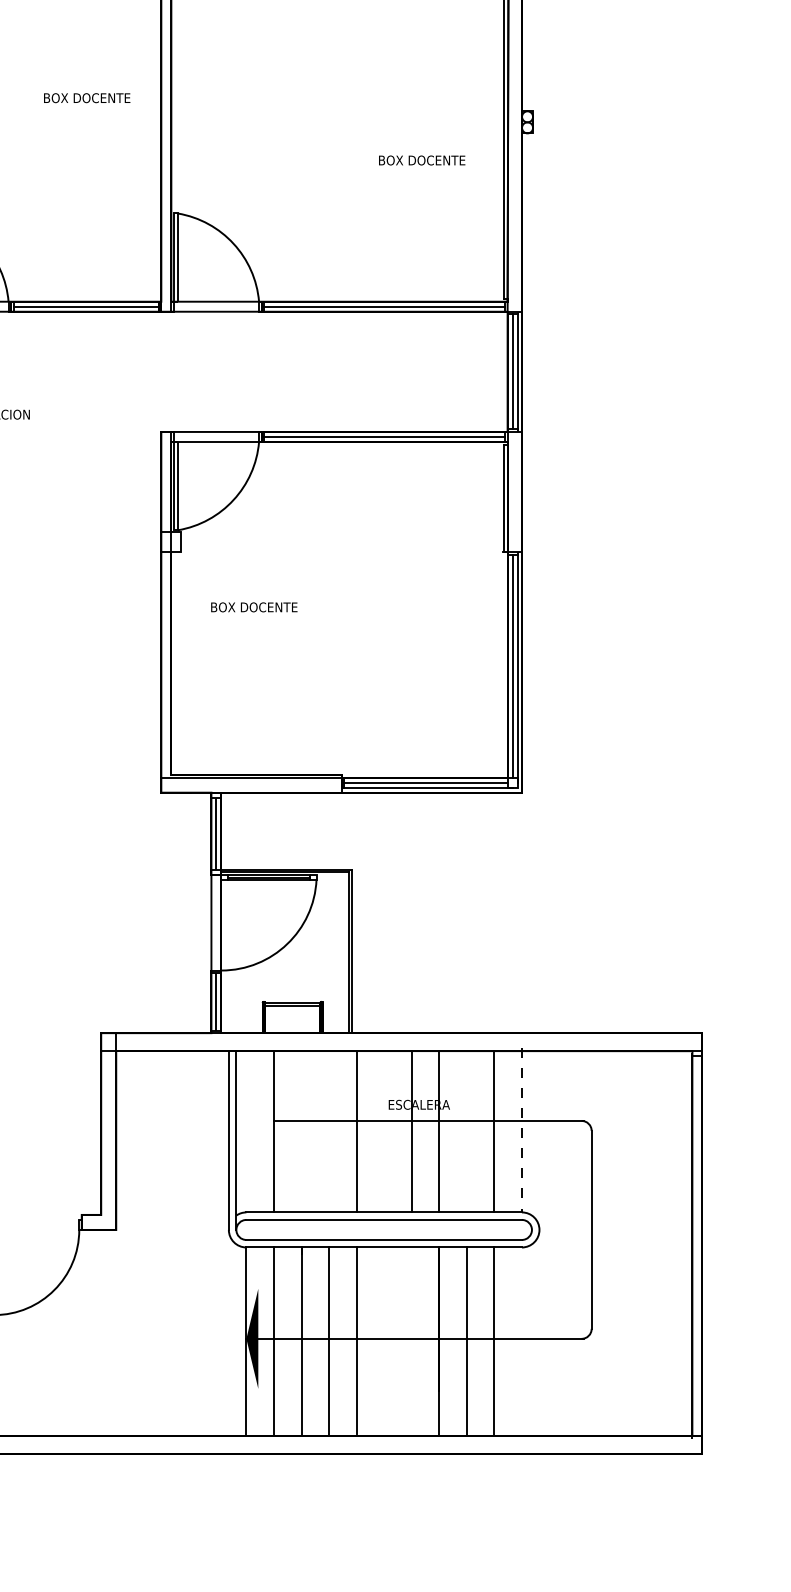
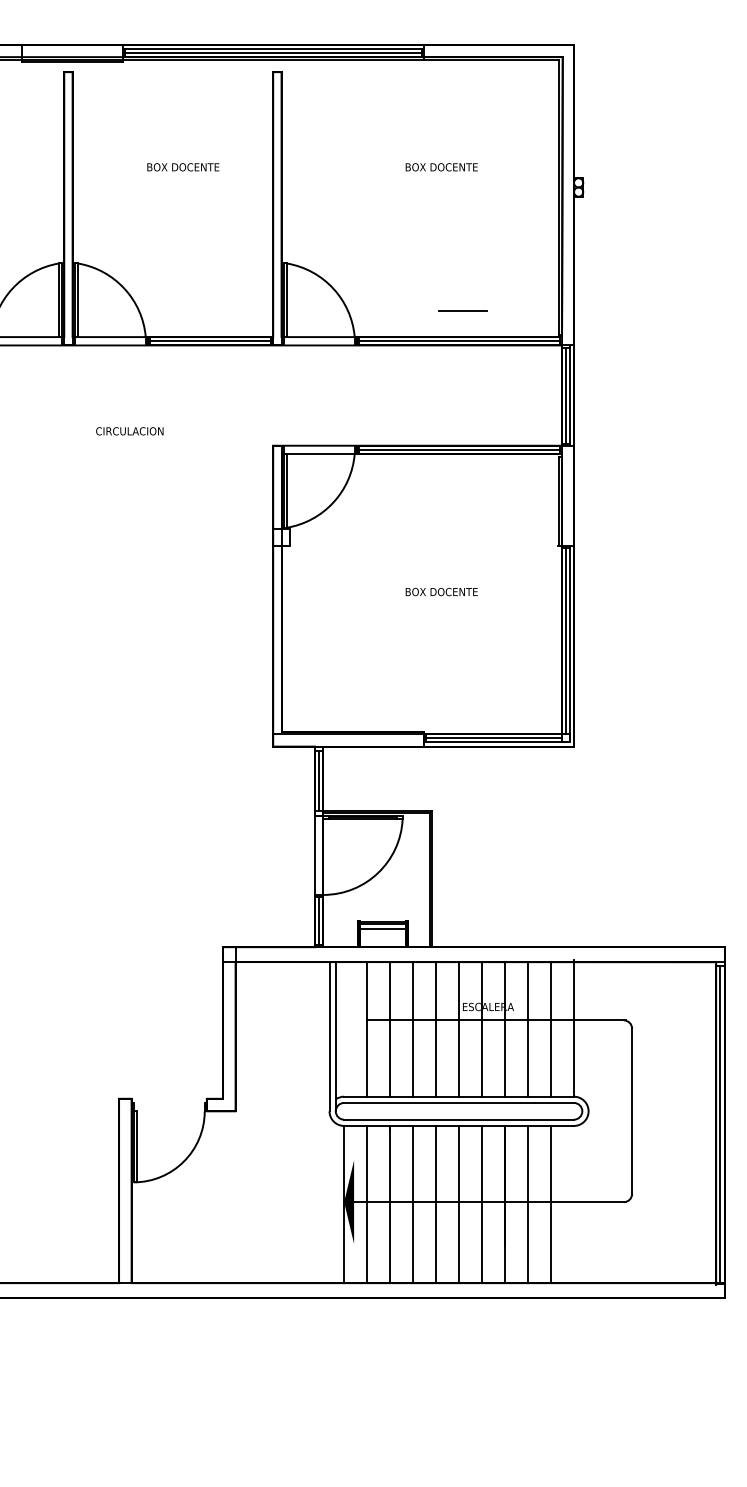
text: (87, 98) -> (183, 167), moved
text: (421, 160) -> (441, 167), moved
line: (388, 269) -> (462, 310), added
text: (254, 606) -> (441, 591), moved
line: (292, 1011) -> (382, 929), added
line: (521, 1130) -> (573, 1028), dashed -> solid
line: (301, 1131) -> (390, 1029), added
line: (329, 1131) -> (413, 1029), added
line: (384, 1131) -> (459, 1029), added
line: (467, 1131) -> (528, 1029), added
line: (697, 1245) -> (720, 1124), added
line: (384, 1340) -> (459, 1203), added
line: (412, 1341) -> (482, 1204), added

